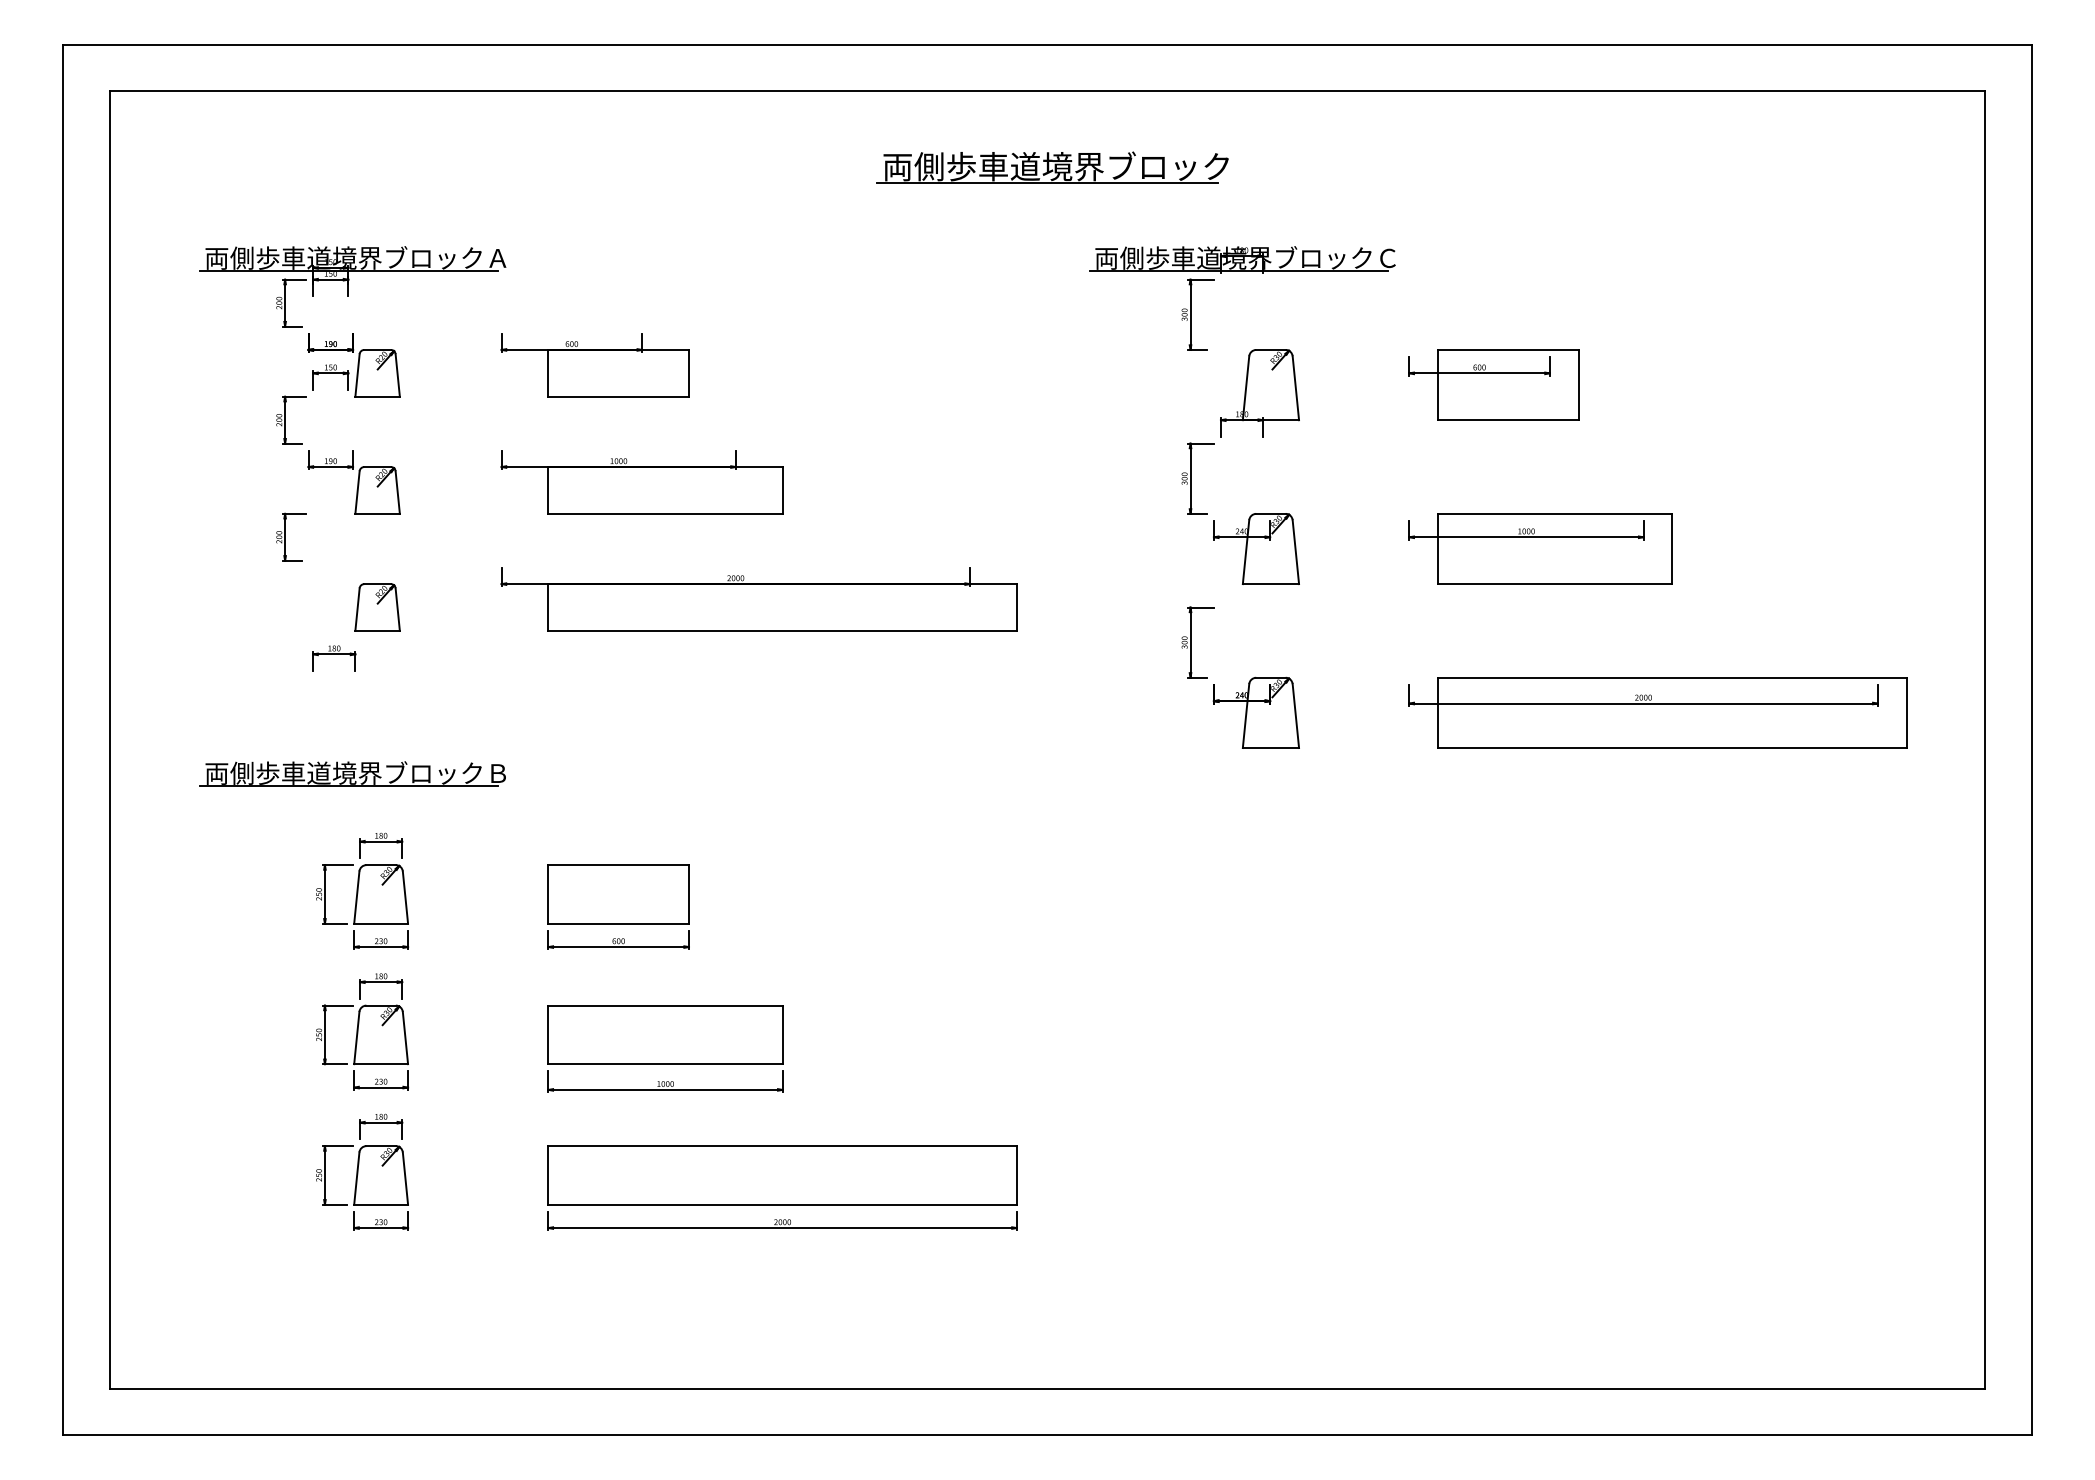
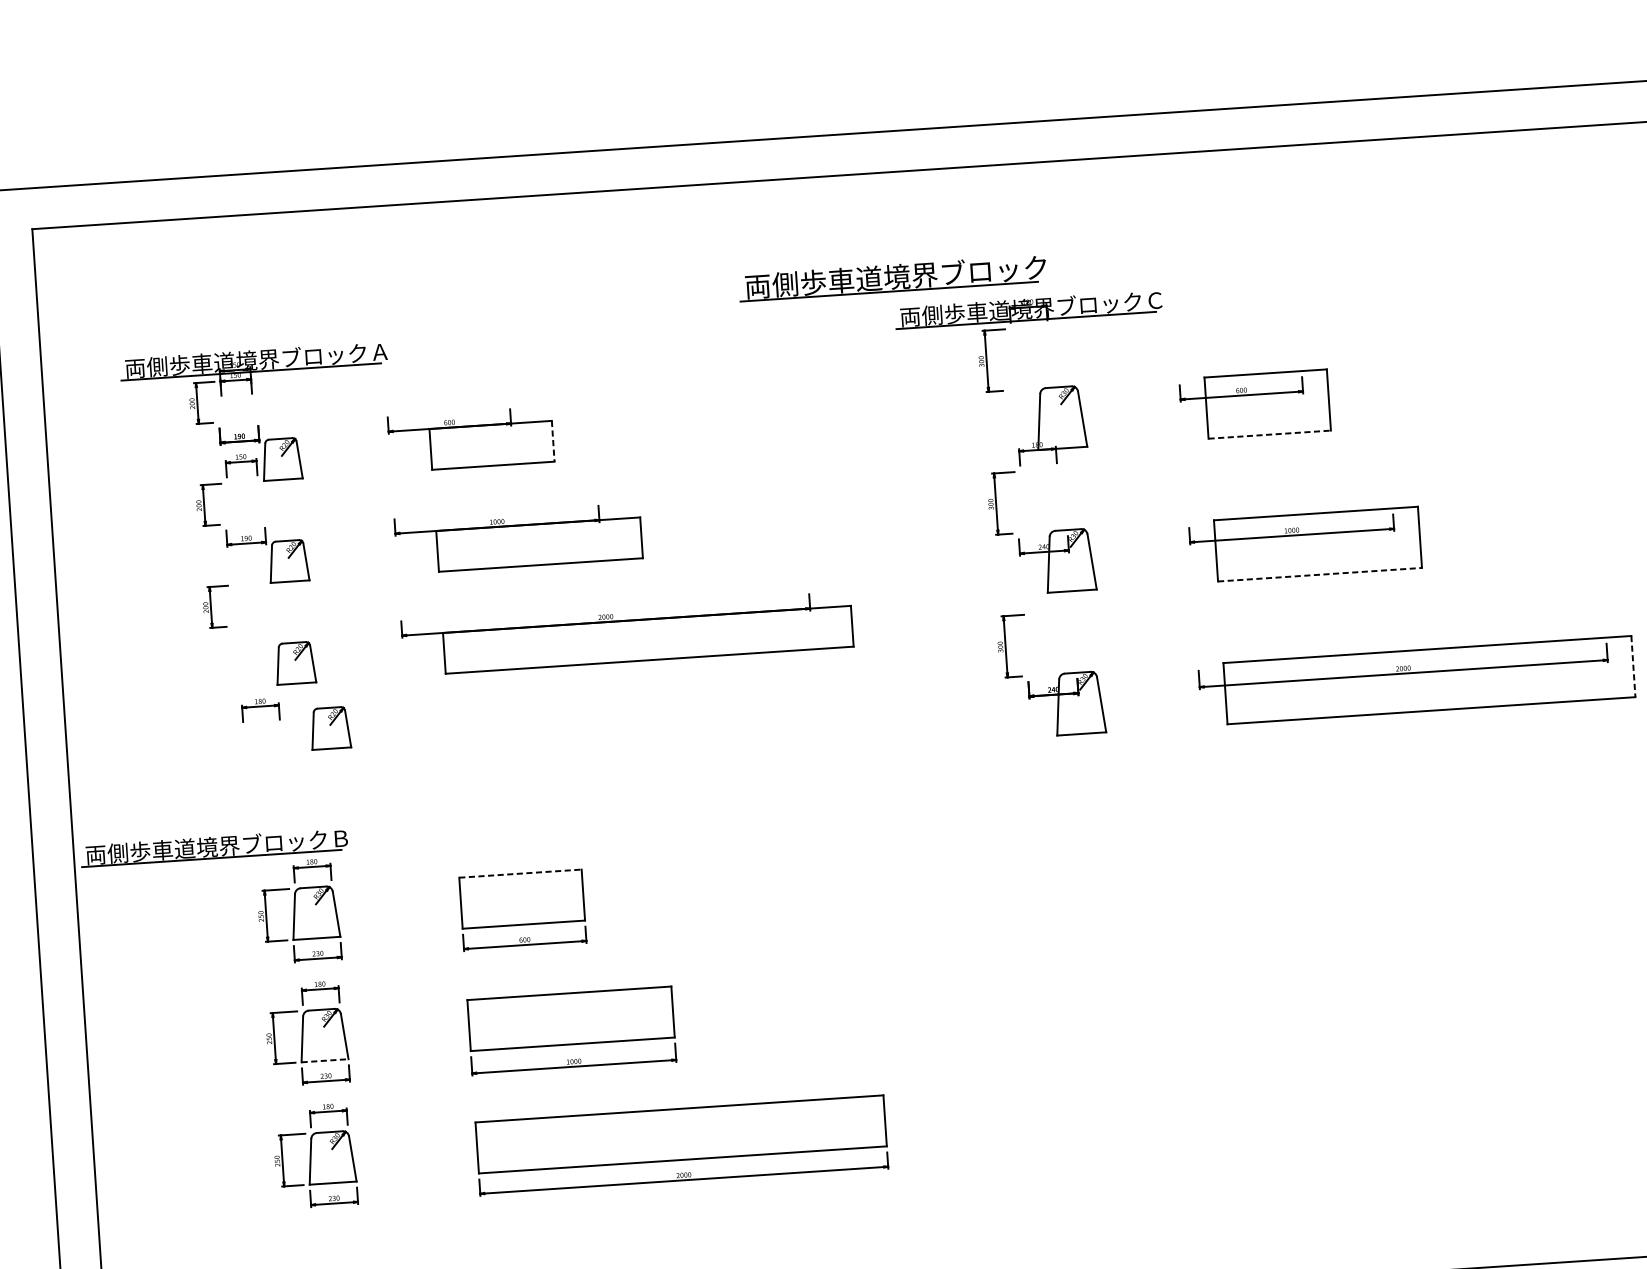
part: (1052, 167) -> (892, 278), moved
line: (688, 373) -> (552, 441), solid -> dashed
line: (1509, 420) -> (1270, 434), solid -> dashed
line: (1555, 584) -> (1320, 575), solid -> dashed
part: (412, 684) -> (330, 728), added
line: (1906, 713) -> (1633, 667), solid -> dashed
part: (352, 773) -> (214, 847), moved
line: (619, 865) -> (521, 873), solid -> dashed
line: (381, 1064) -> (325, 1061), solid -> dashed

